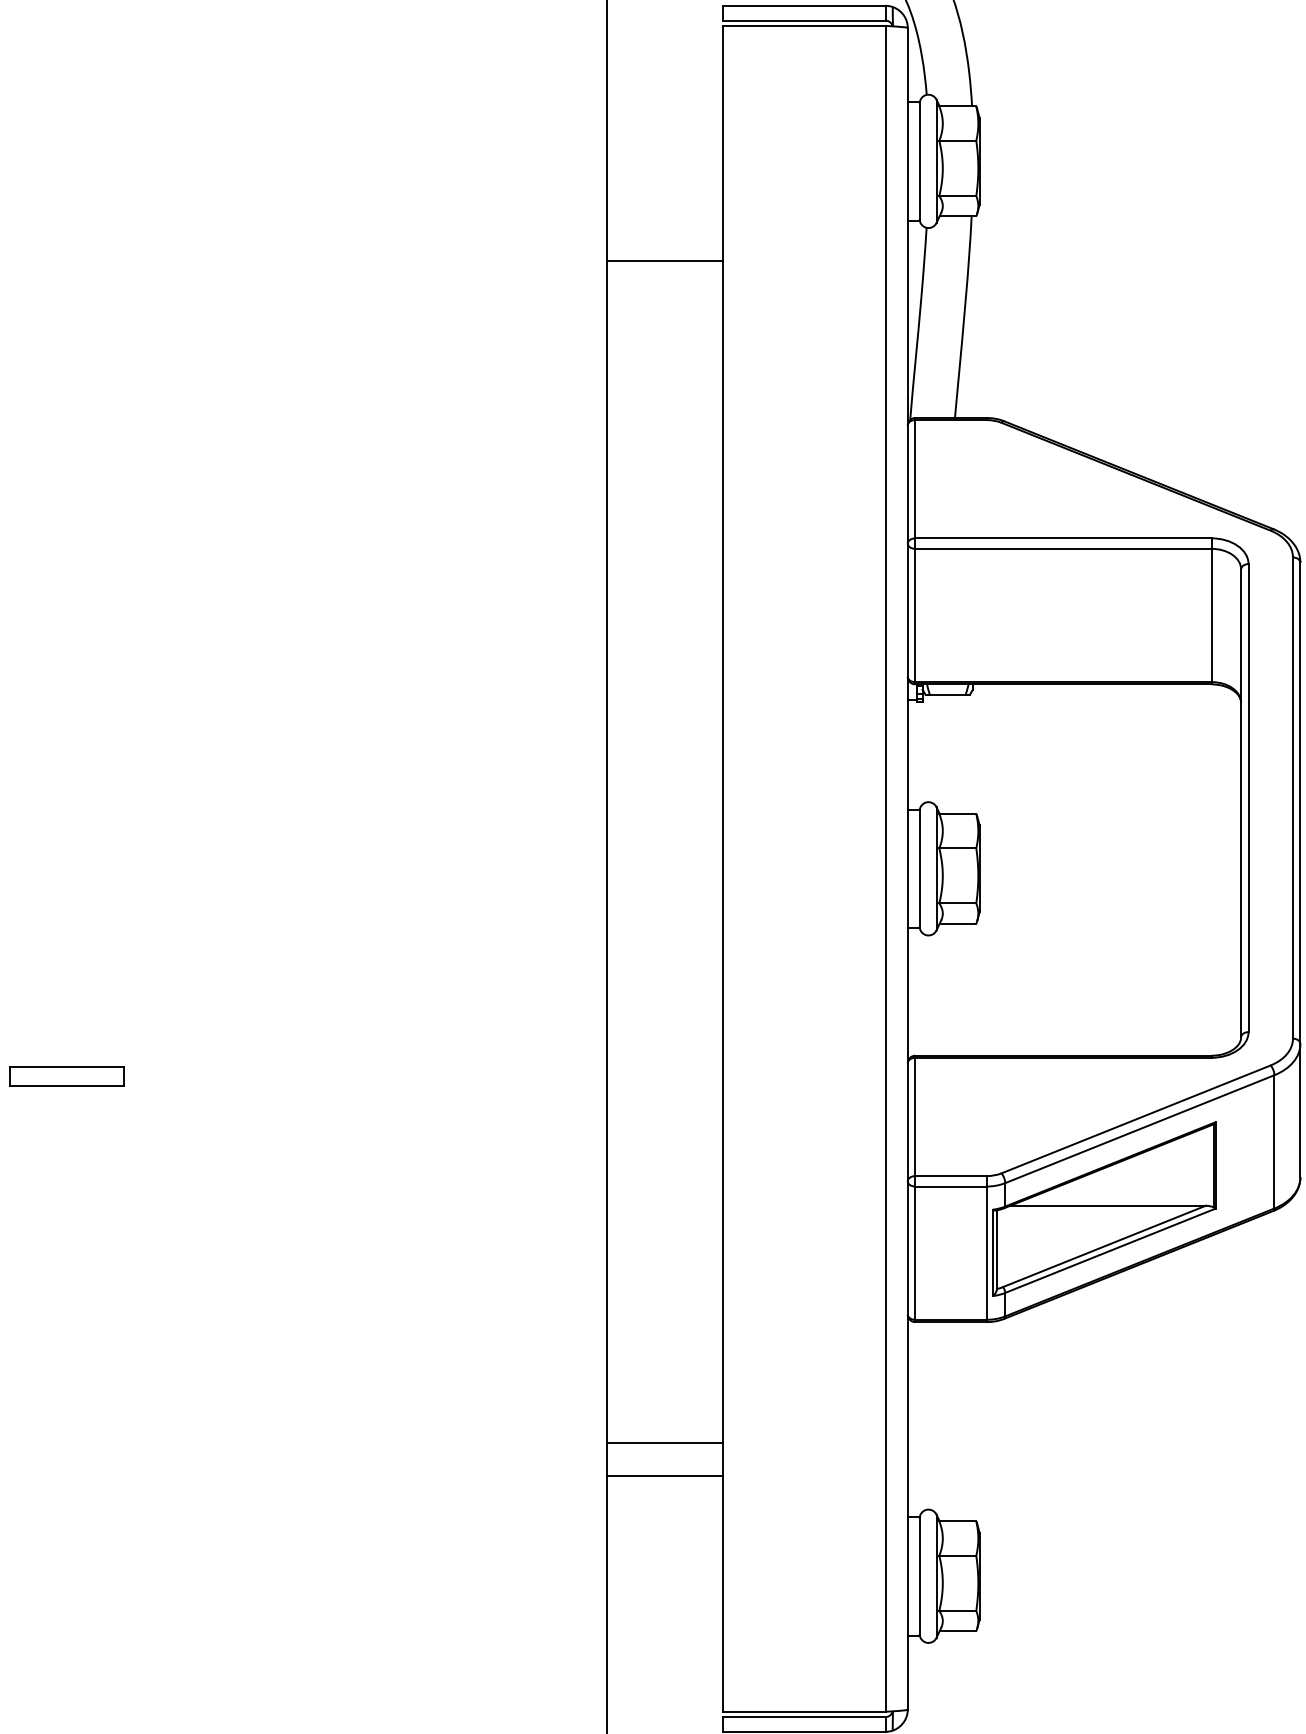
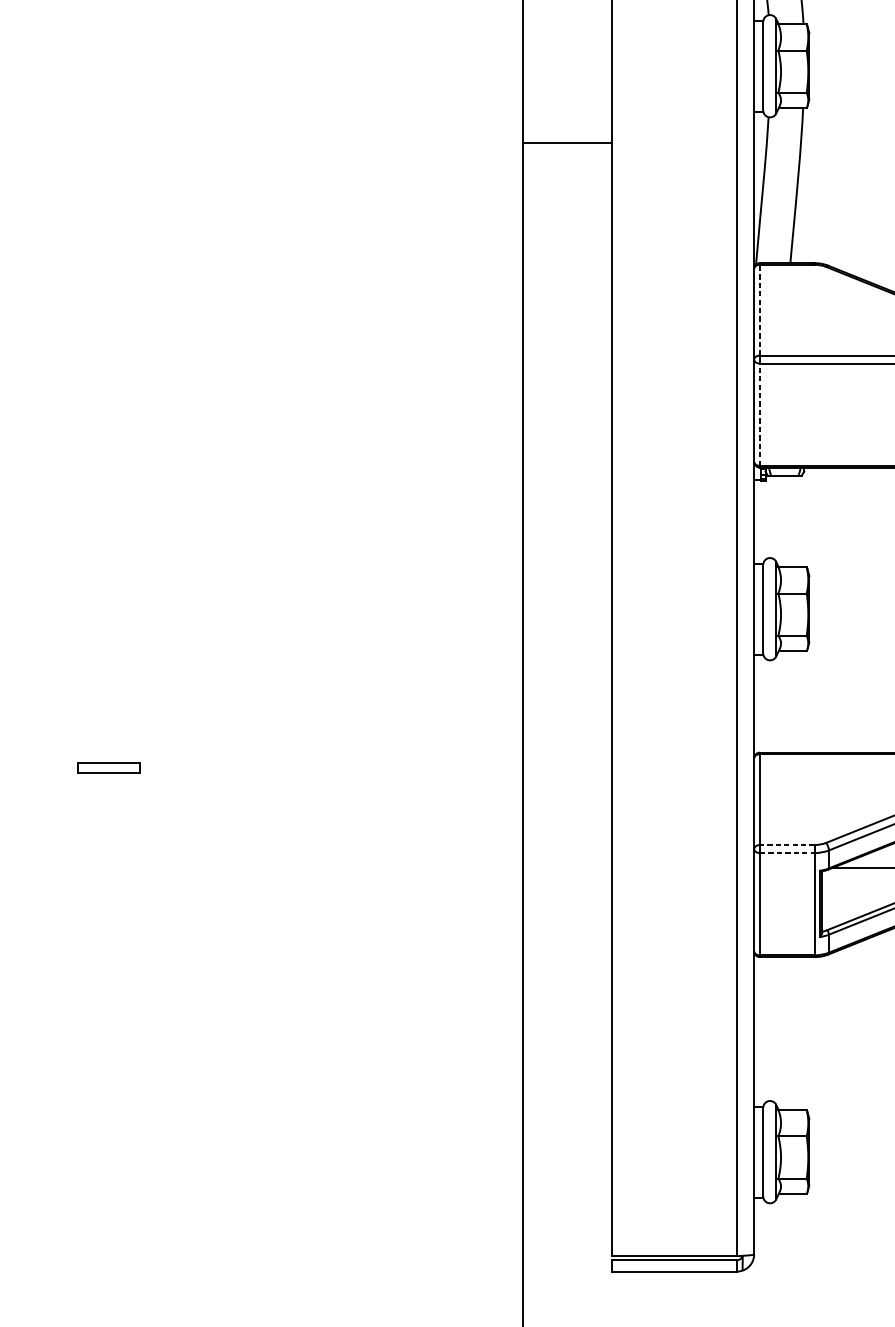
line: (915, 478) -> (760, 309), solid -> dashed
line: (915, 615) -> (760, 414), solid -> dashed
part: (66, 1076) -> (108, 768), size x0.7
line: (950, 1176) -> (786, 845), solid -> dashed
line: (950, 1186) -> (786, 853), solid -> dashed
line: (664, 1442) -> (567, 1049), removed
line: (664, 1476) -> (567, 1075), removed

